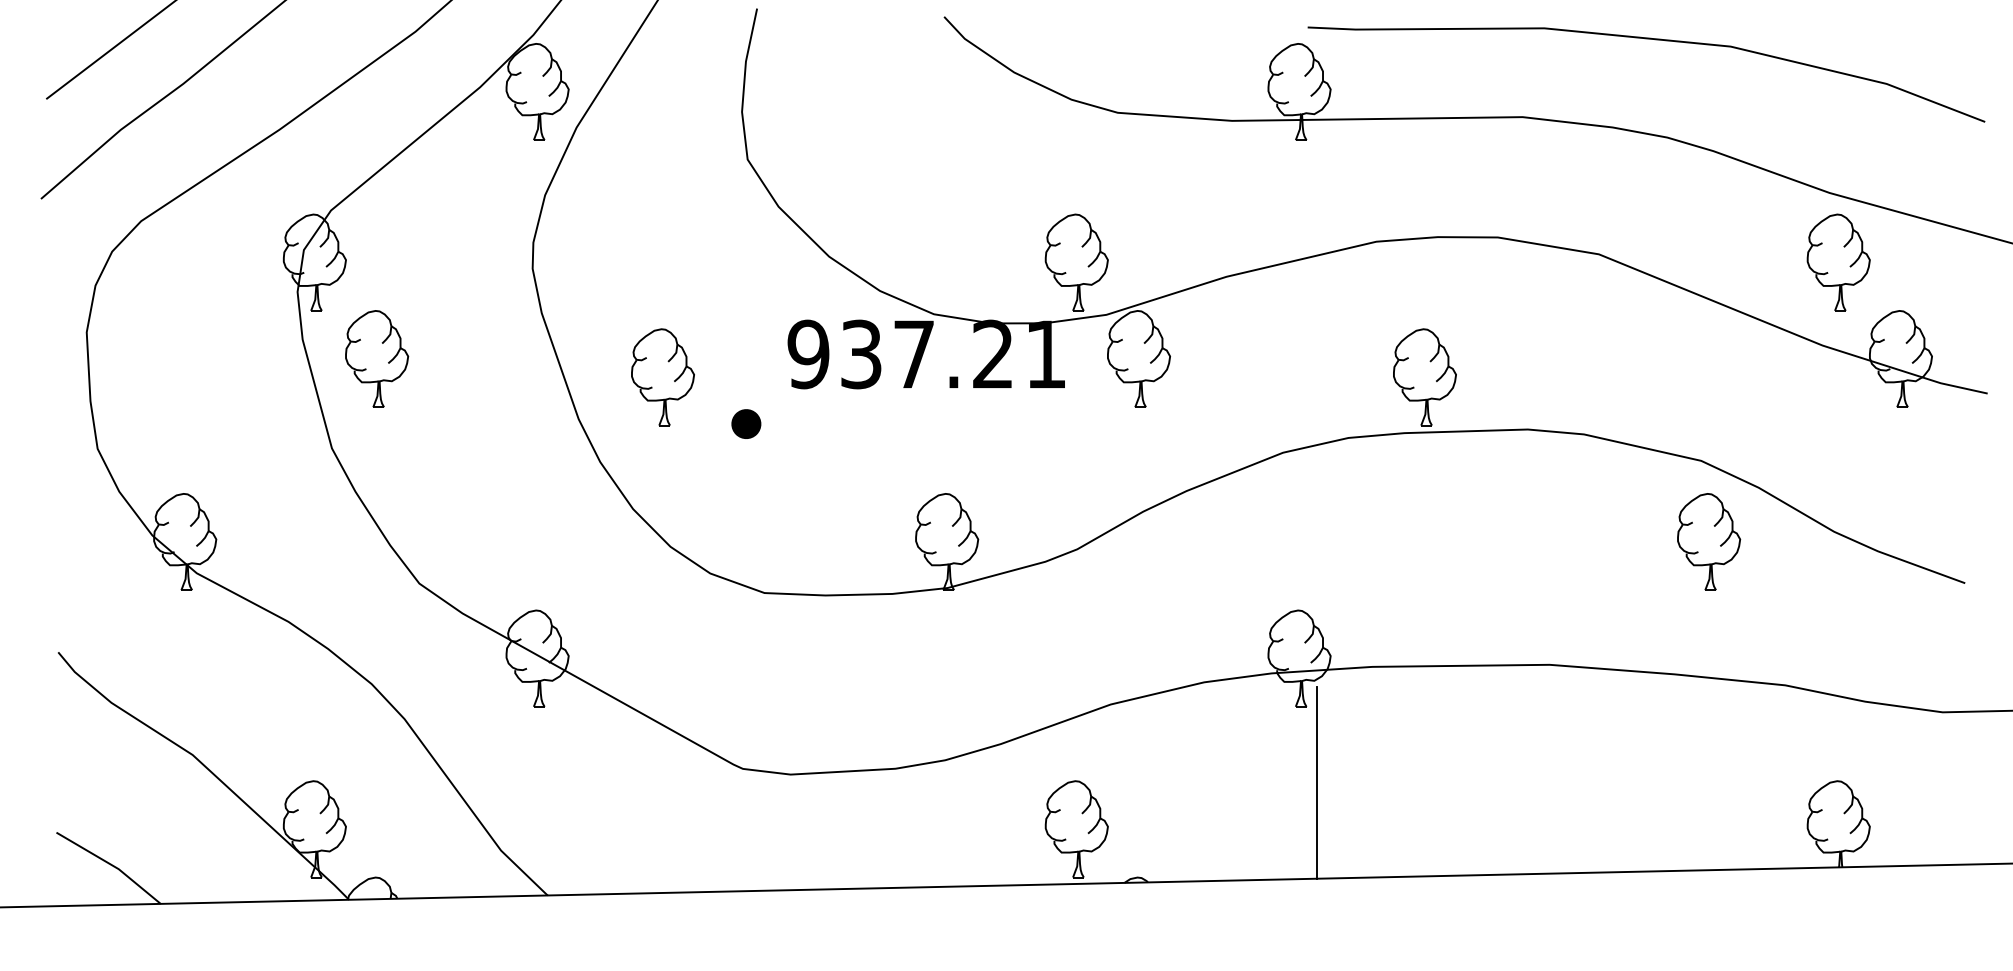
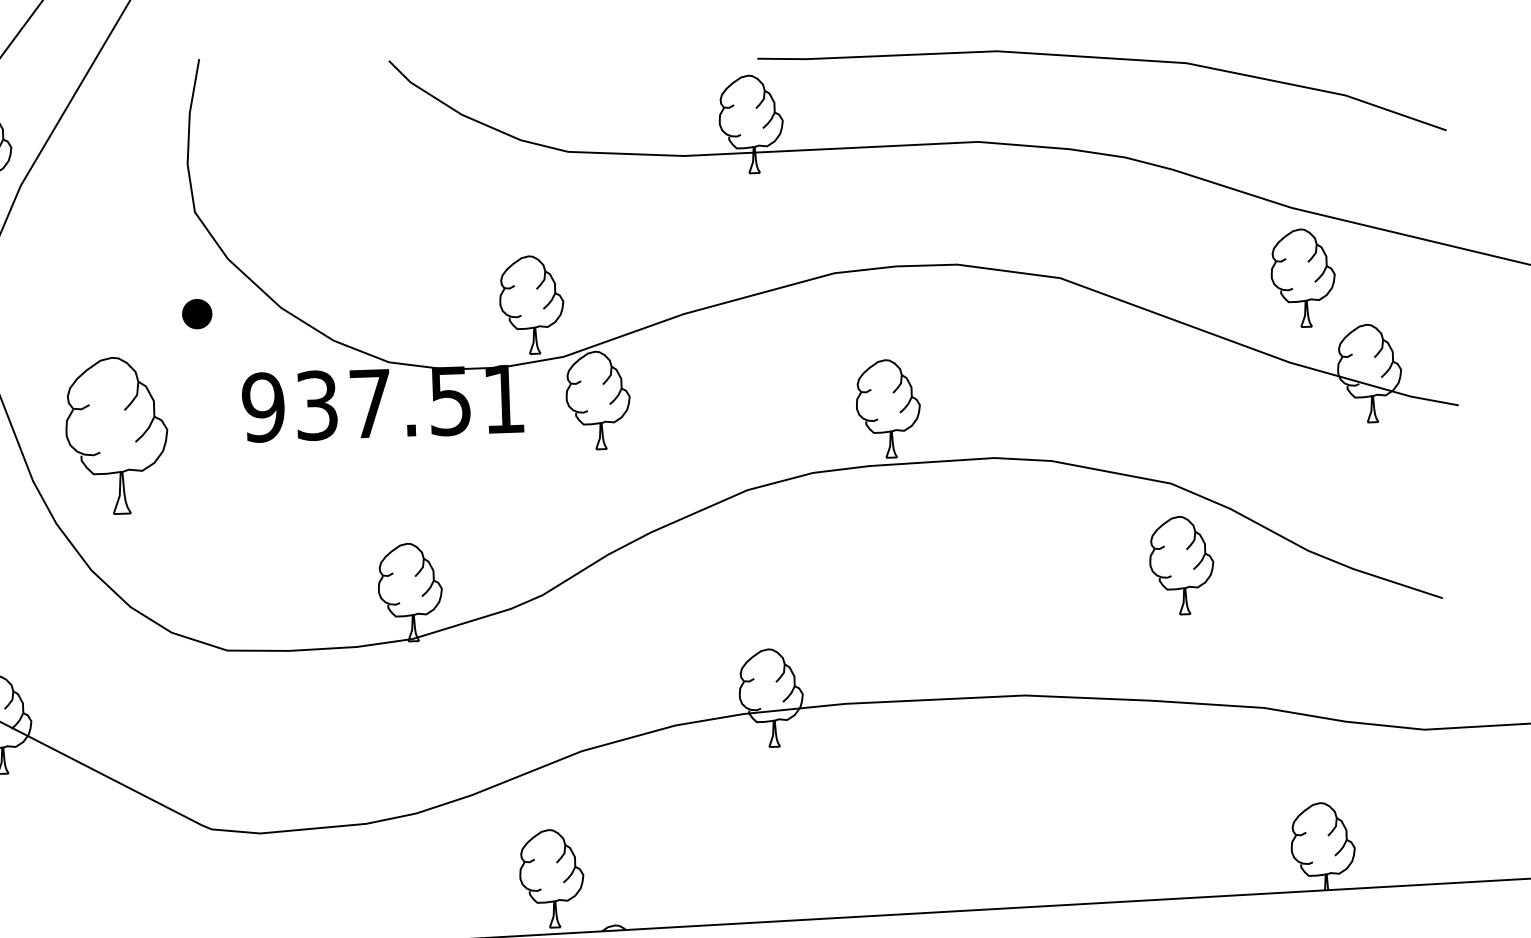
text: (992, 354) -> (449, 401), 937.21 -> 937.51
part: (662, 377) -> (116, 435), size x1.6
part: (746, 423) -> (197, 313), moved
line: (1316, 782) -> (792, 822), removed

